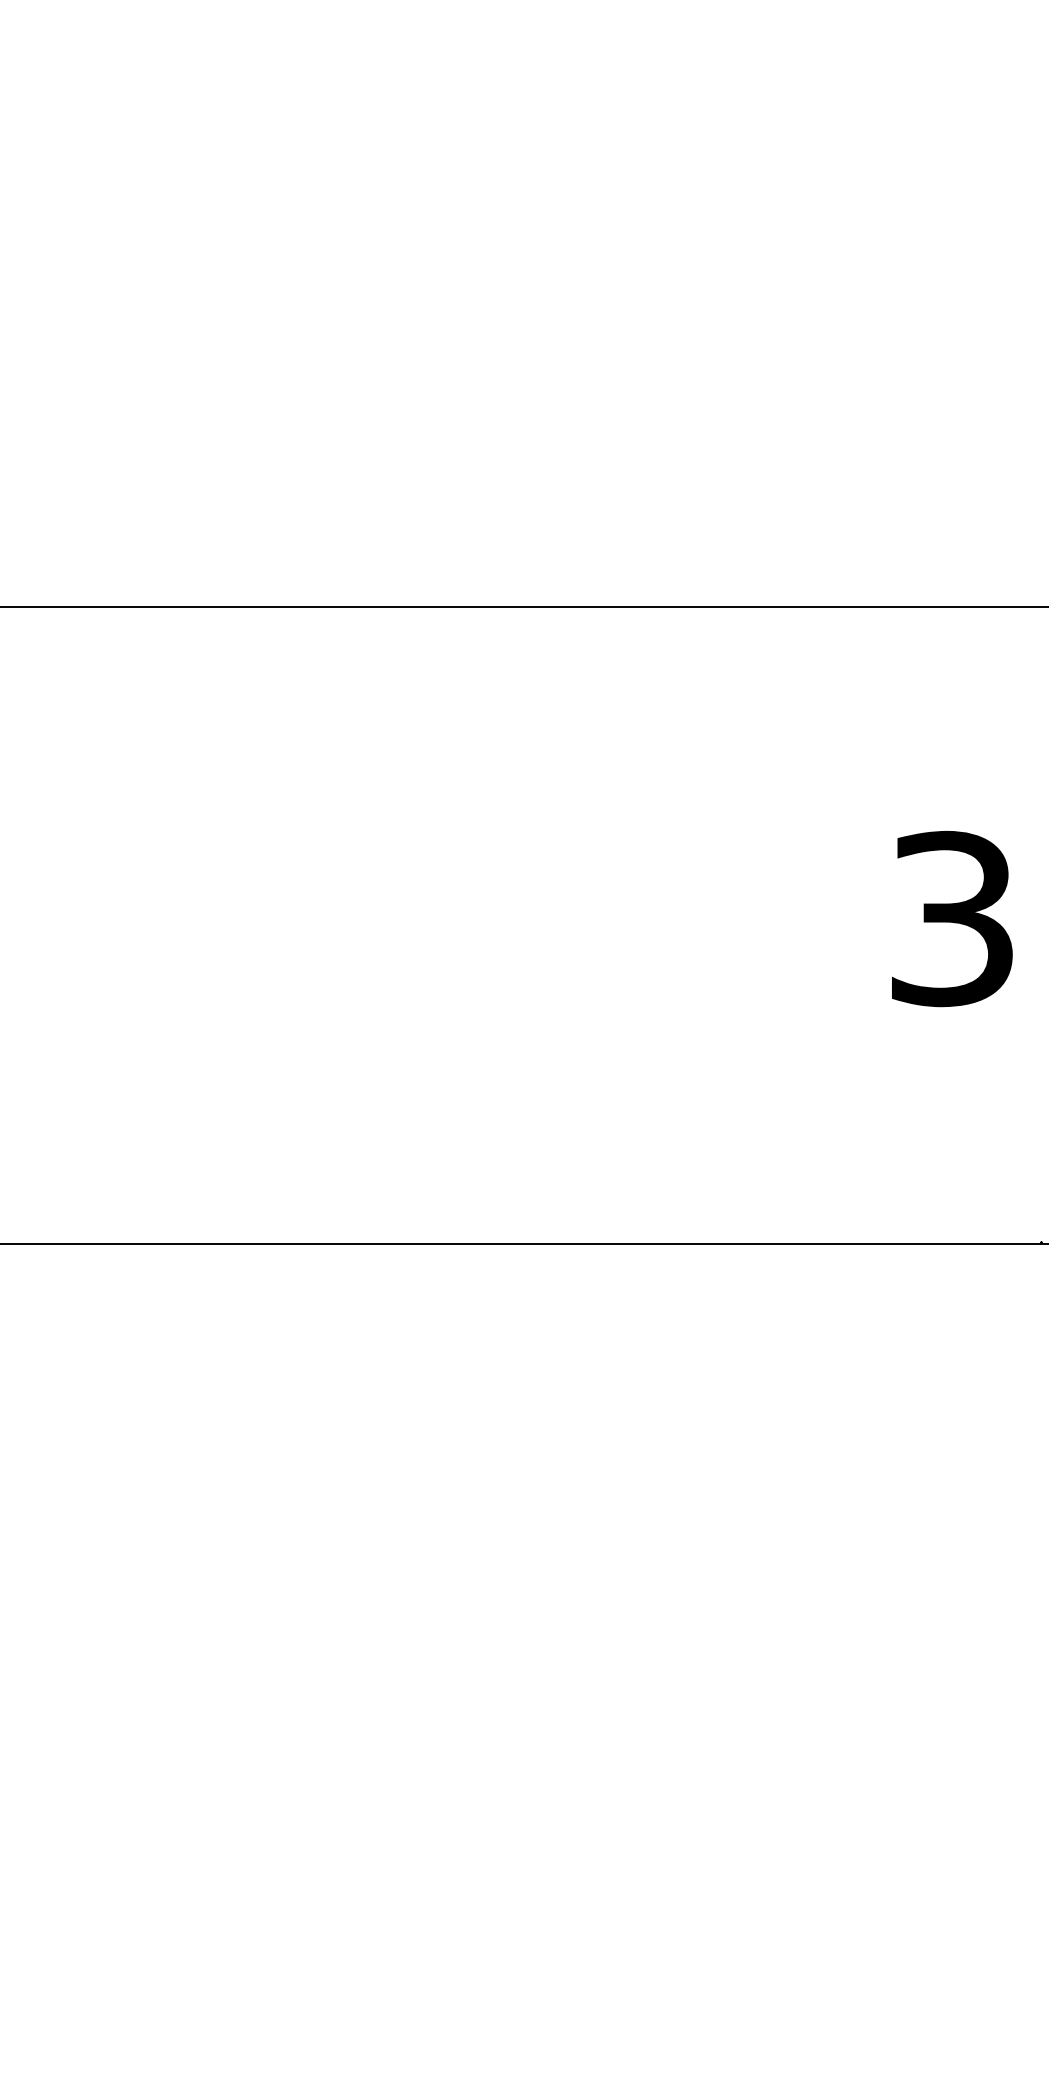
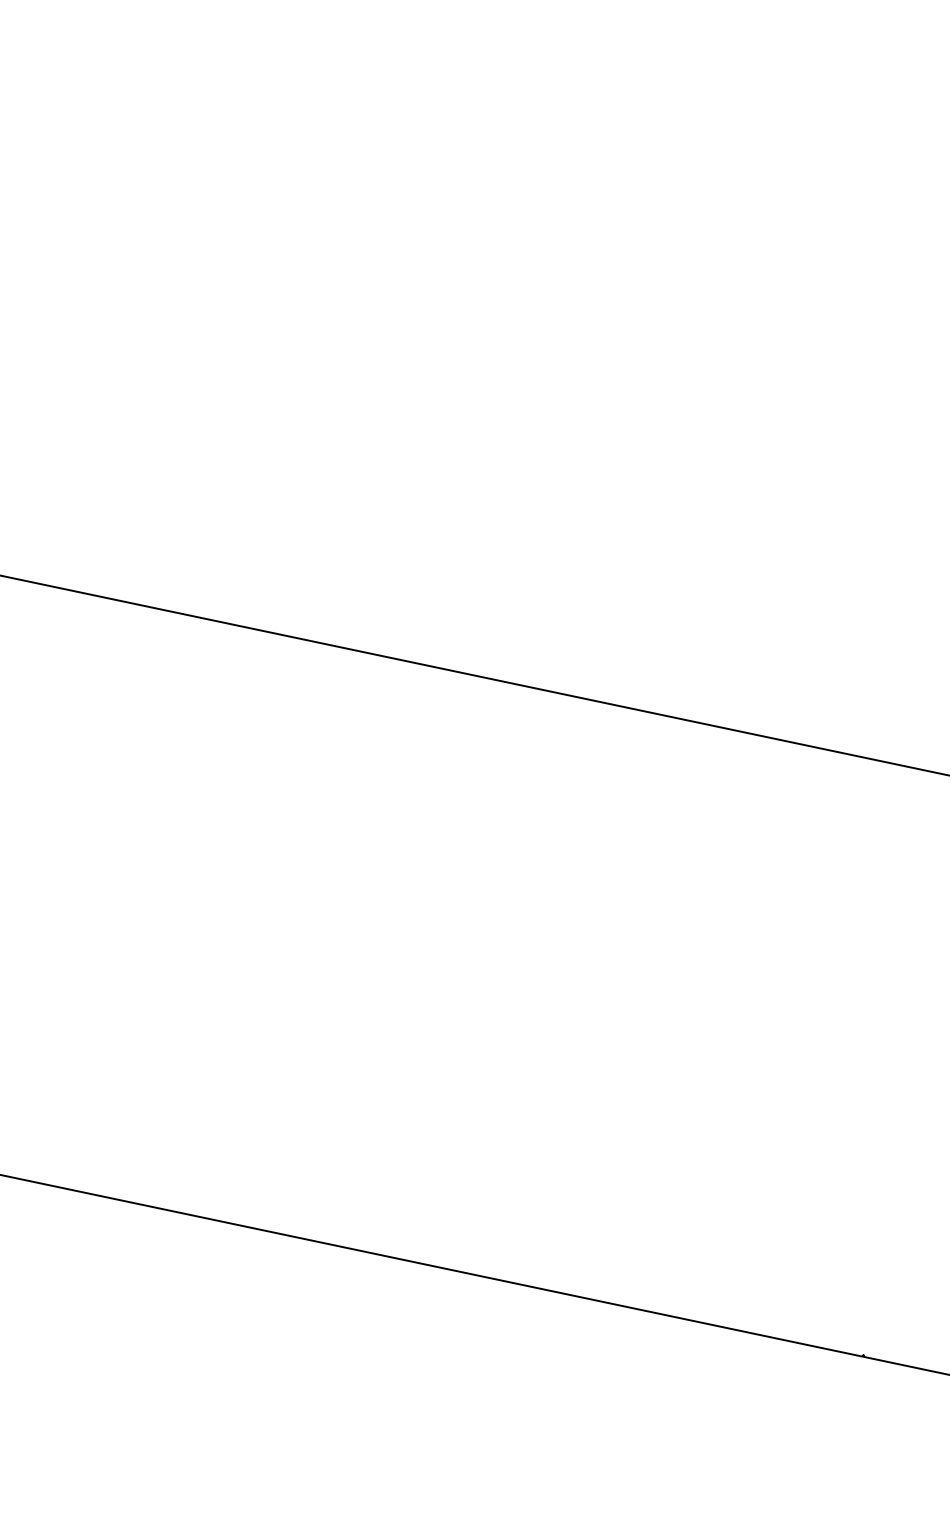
part: (952, 918) -> (844, 1046), removed

